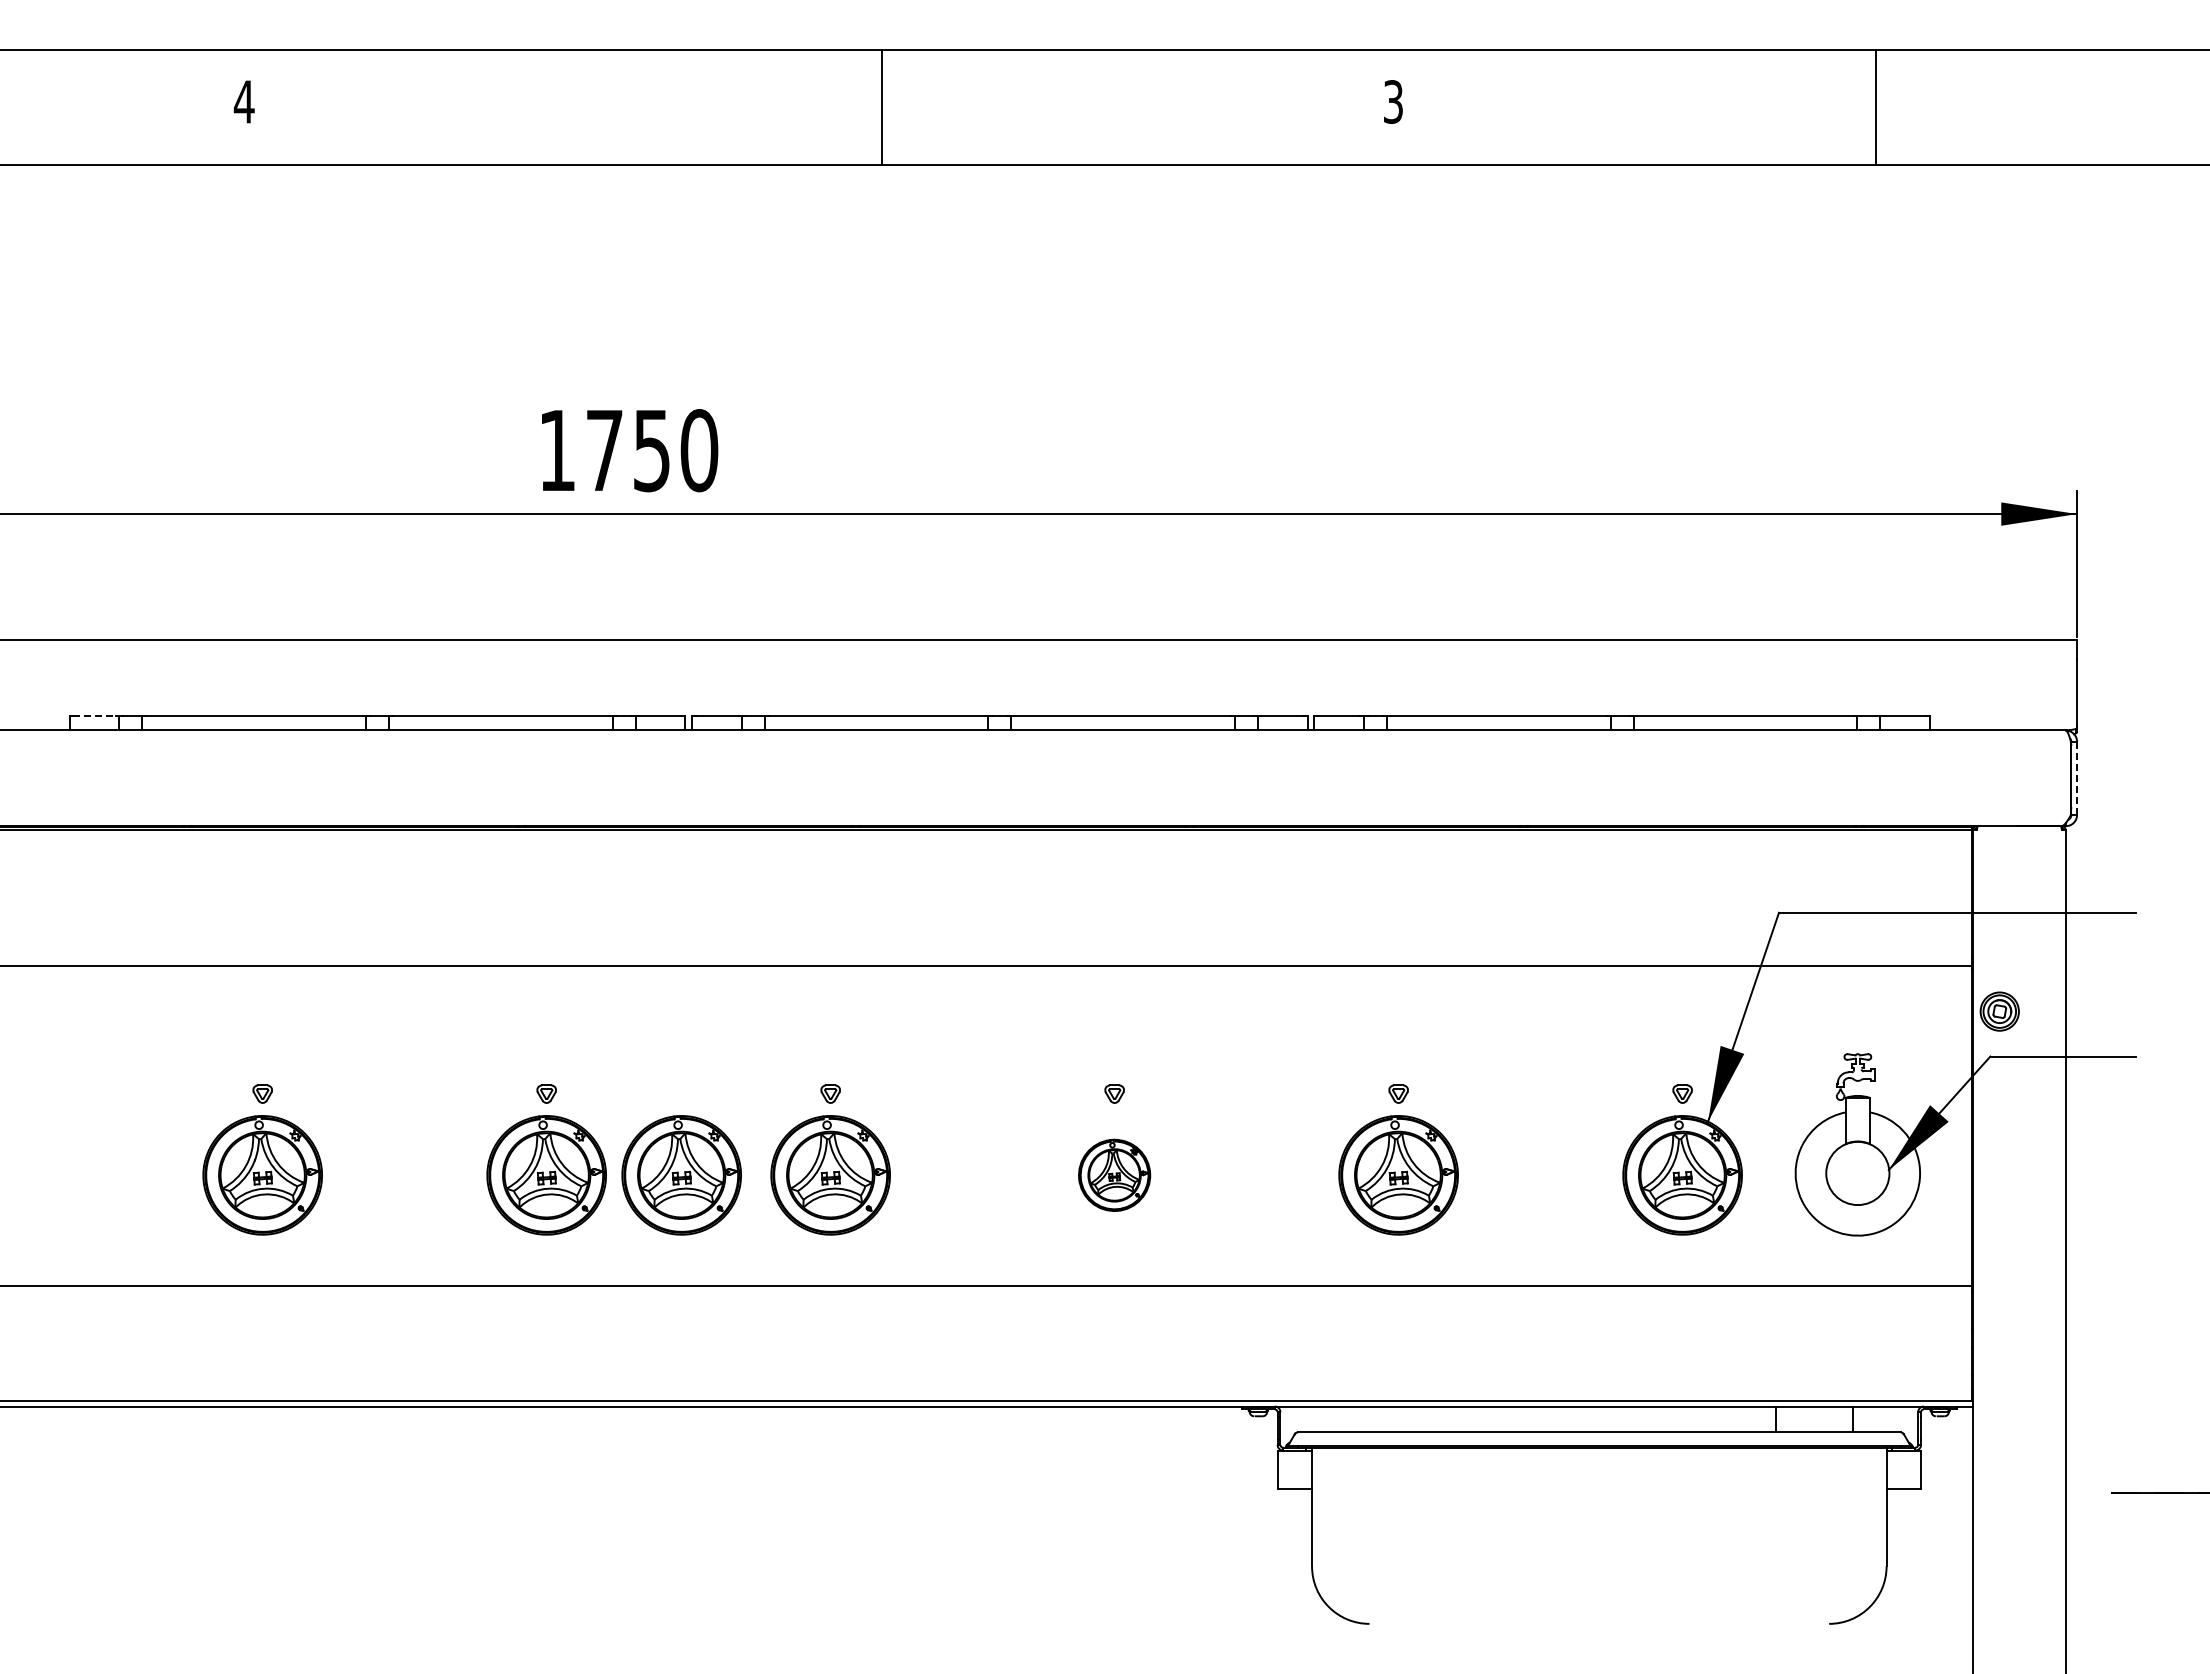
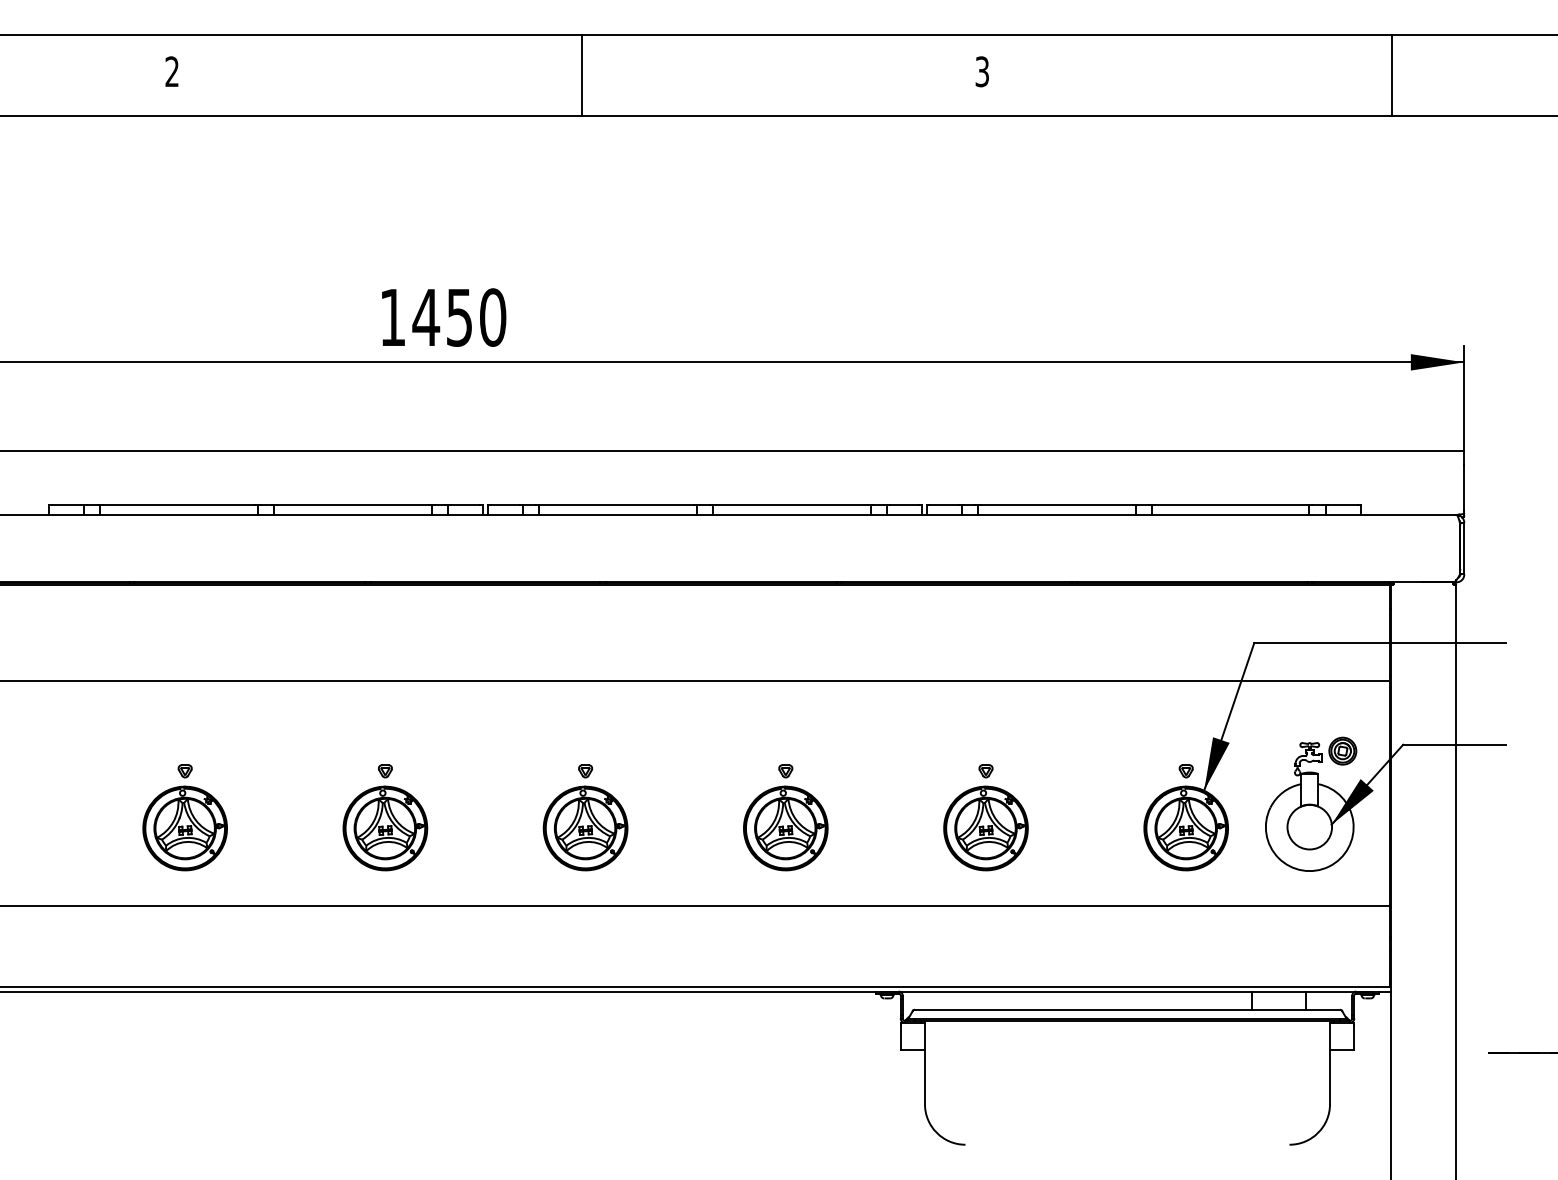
text: (243, 101) -> (171, 71), 4 -> 2
line: (881, 107) -> (581, 75), moved
line: (1875, 107) -> (1391, 75), moved
text: (604, 450) -> (426, 317), 1750 -> 1450
line: (95, 716) -> (67, 505), dashed -> solid
line: (2077, 777) -> (1464, 548), dashed -> solid
part: (1999, 1011) -> (1342, 751), moved
part: (681, 1175) -> (480, 828), removed
part: (1114, 1175) -> (785, 828), size x1.67

